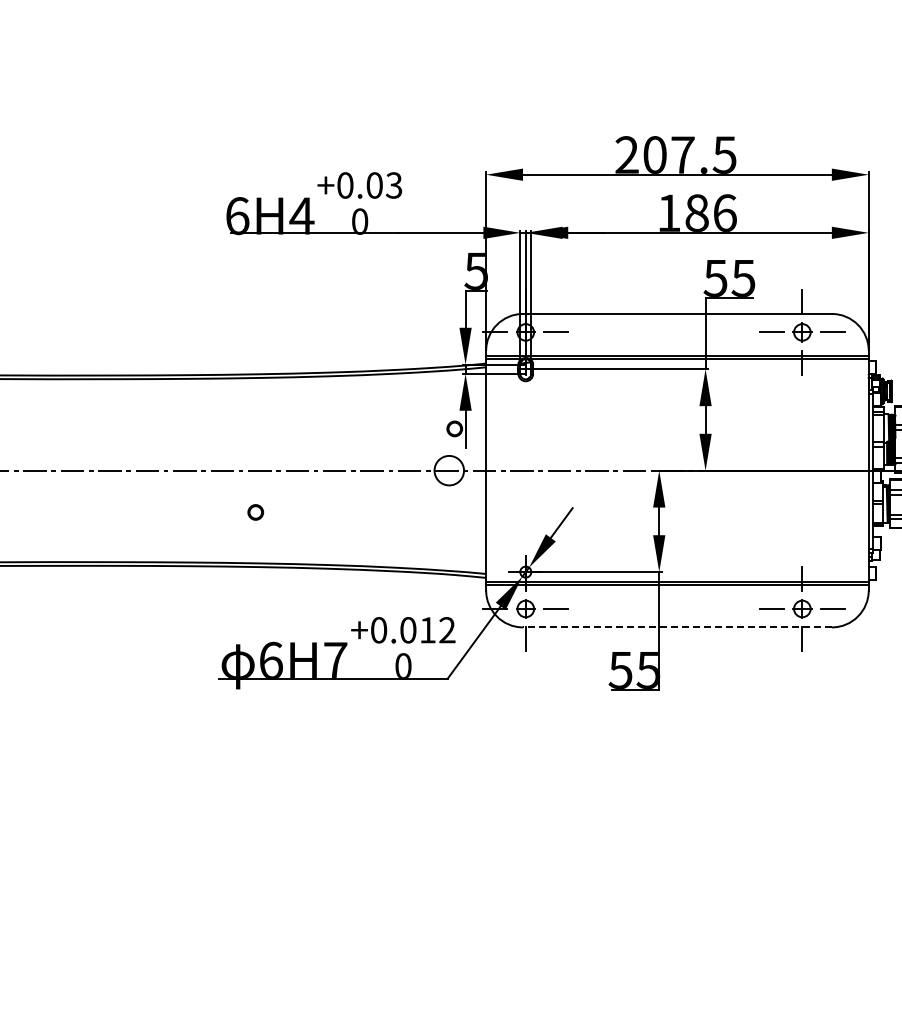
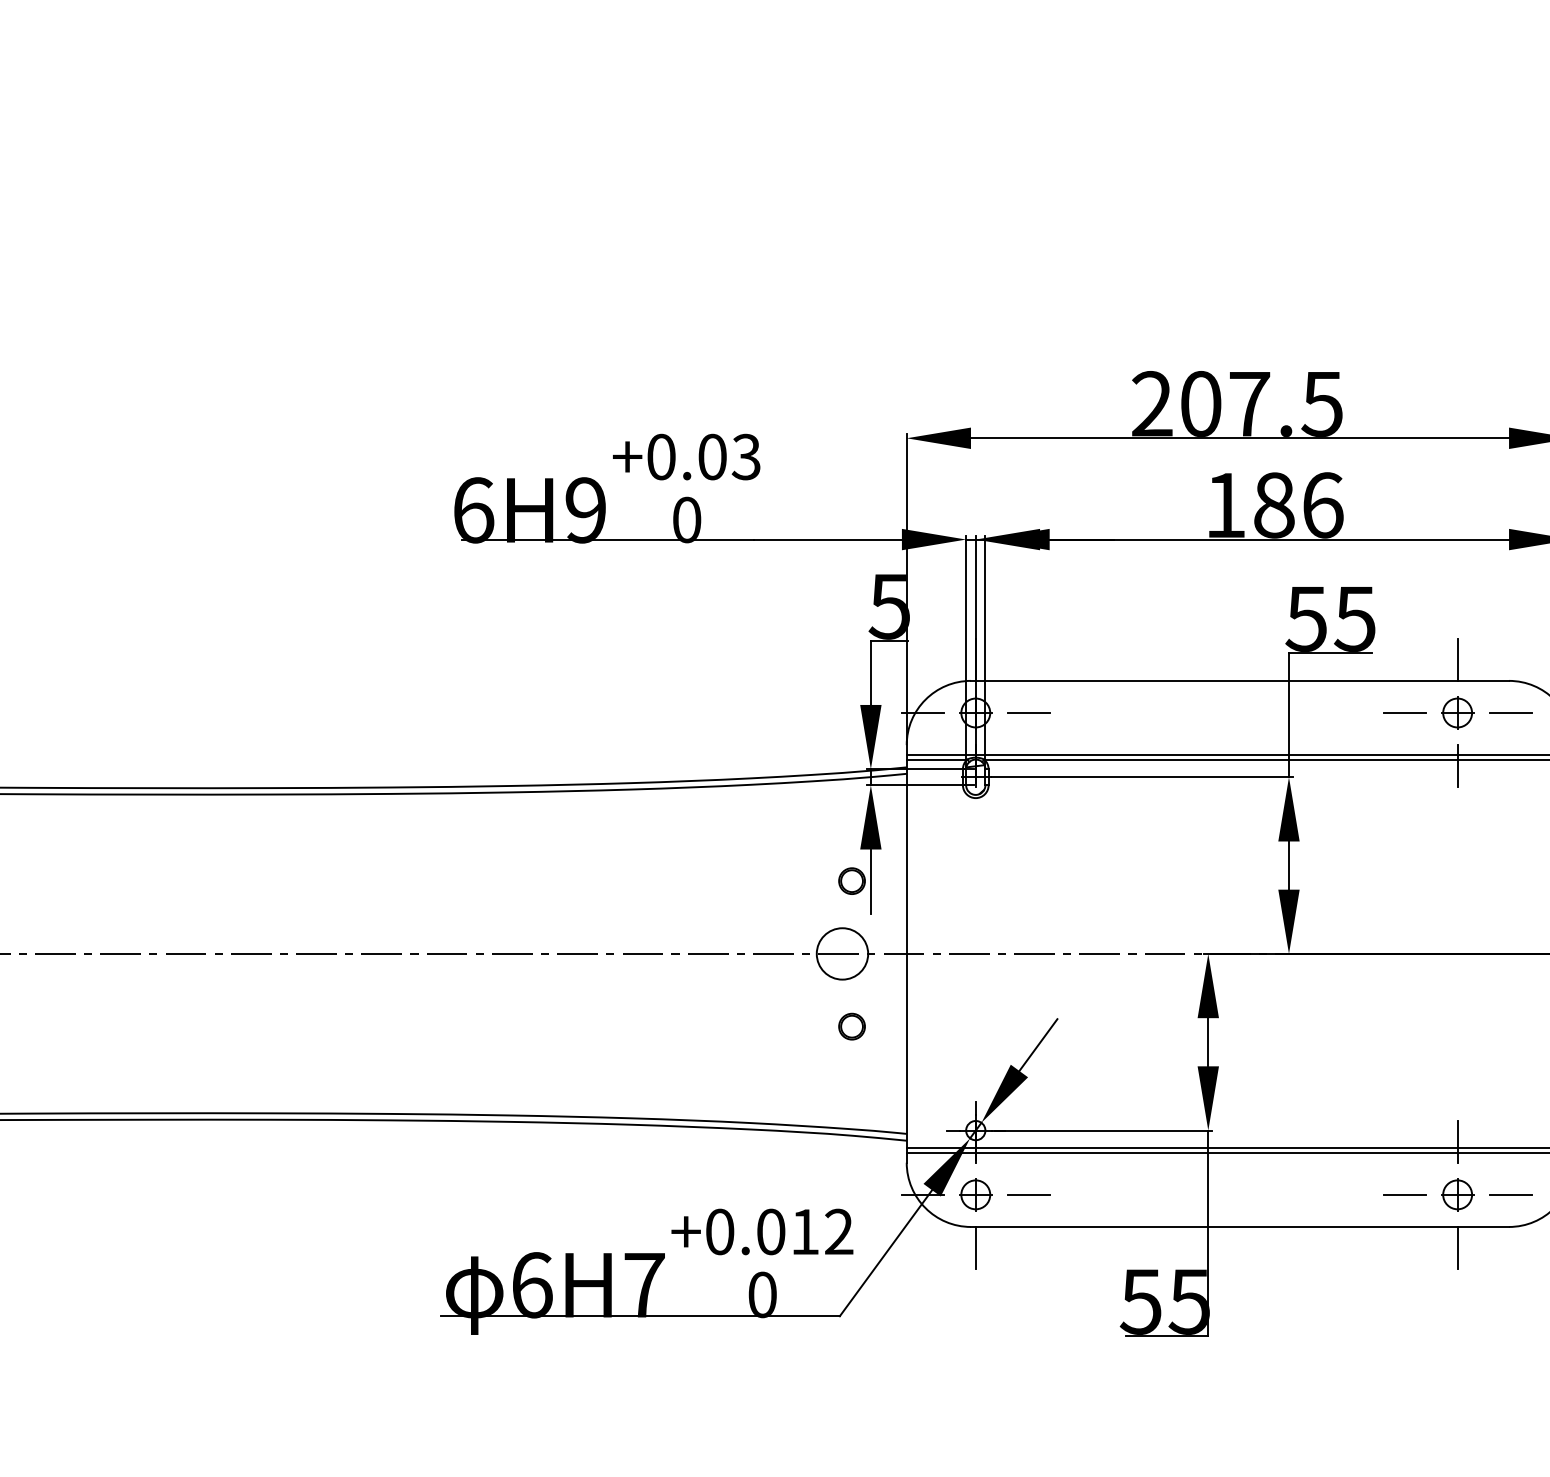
text: (301, 216) -> (585, 511), 6H4 -> 6H9
part: (255, 512) -> (851, 1026), moved
line: (676, 627) -> (1238, 1227), dashed -> solid

